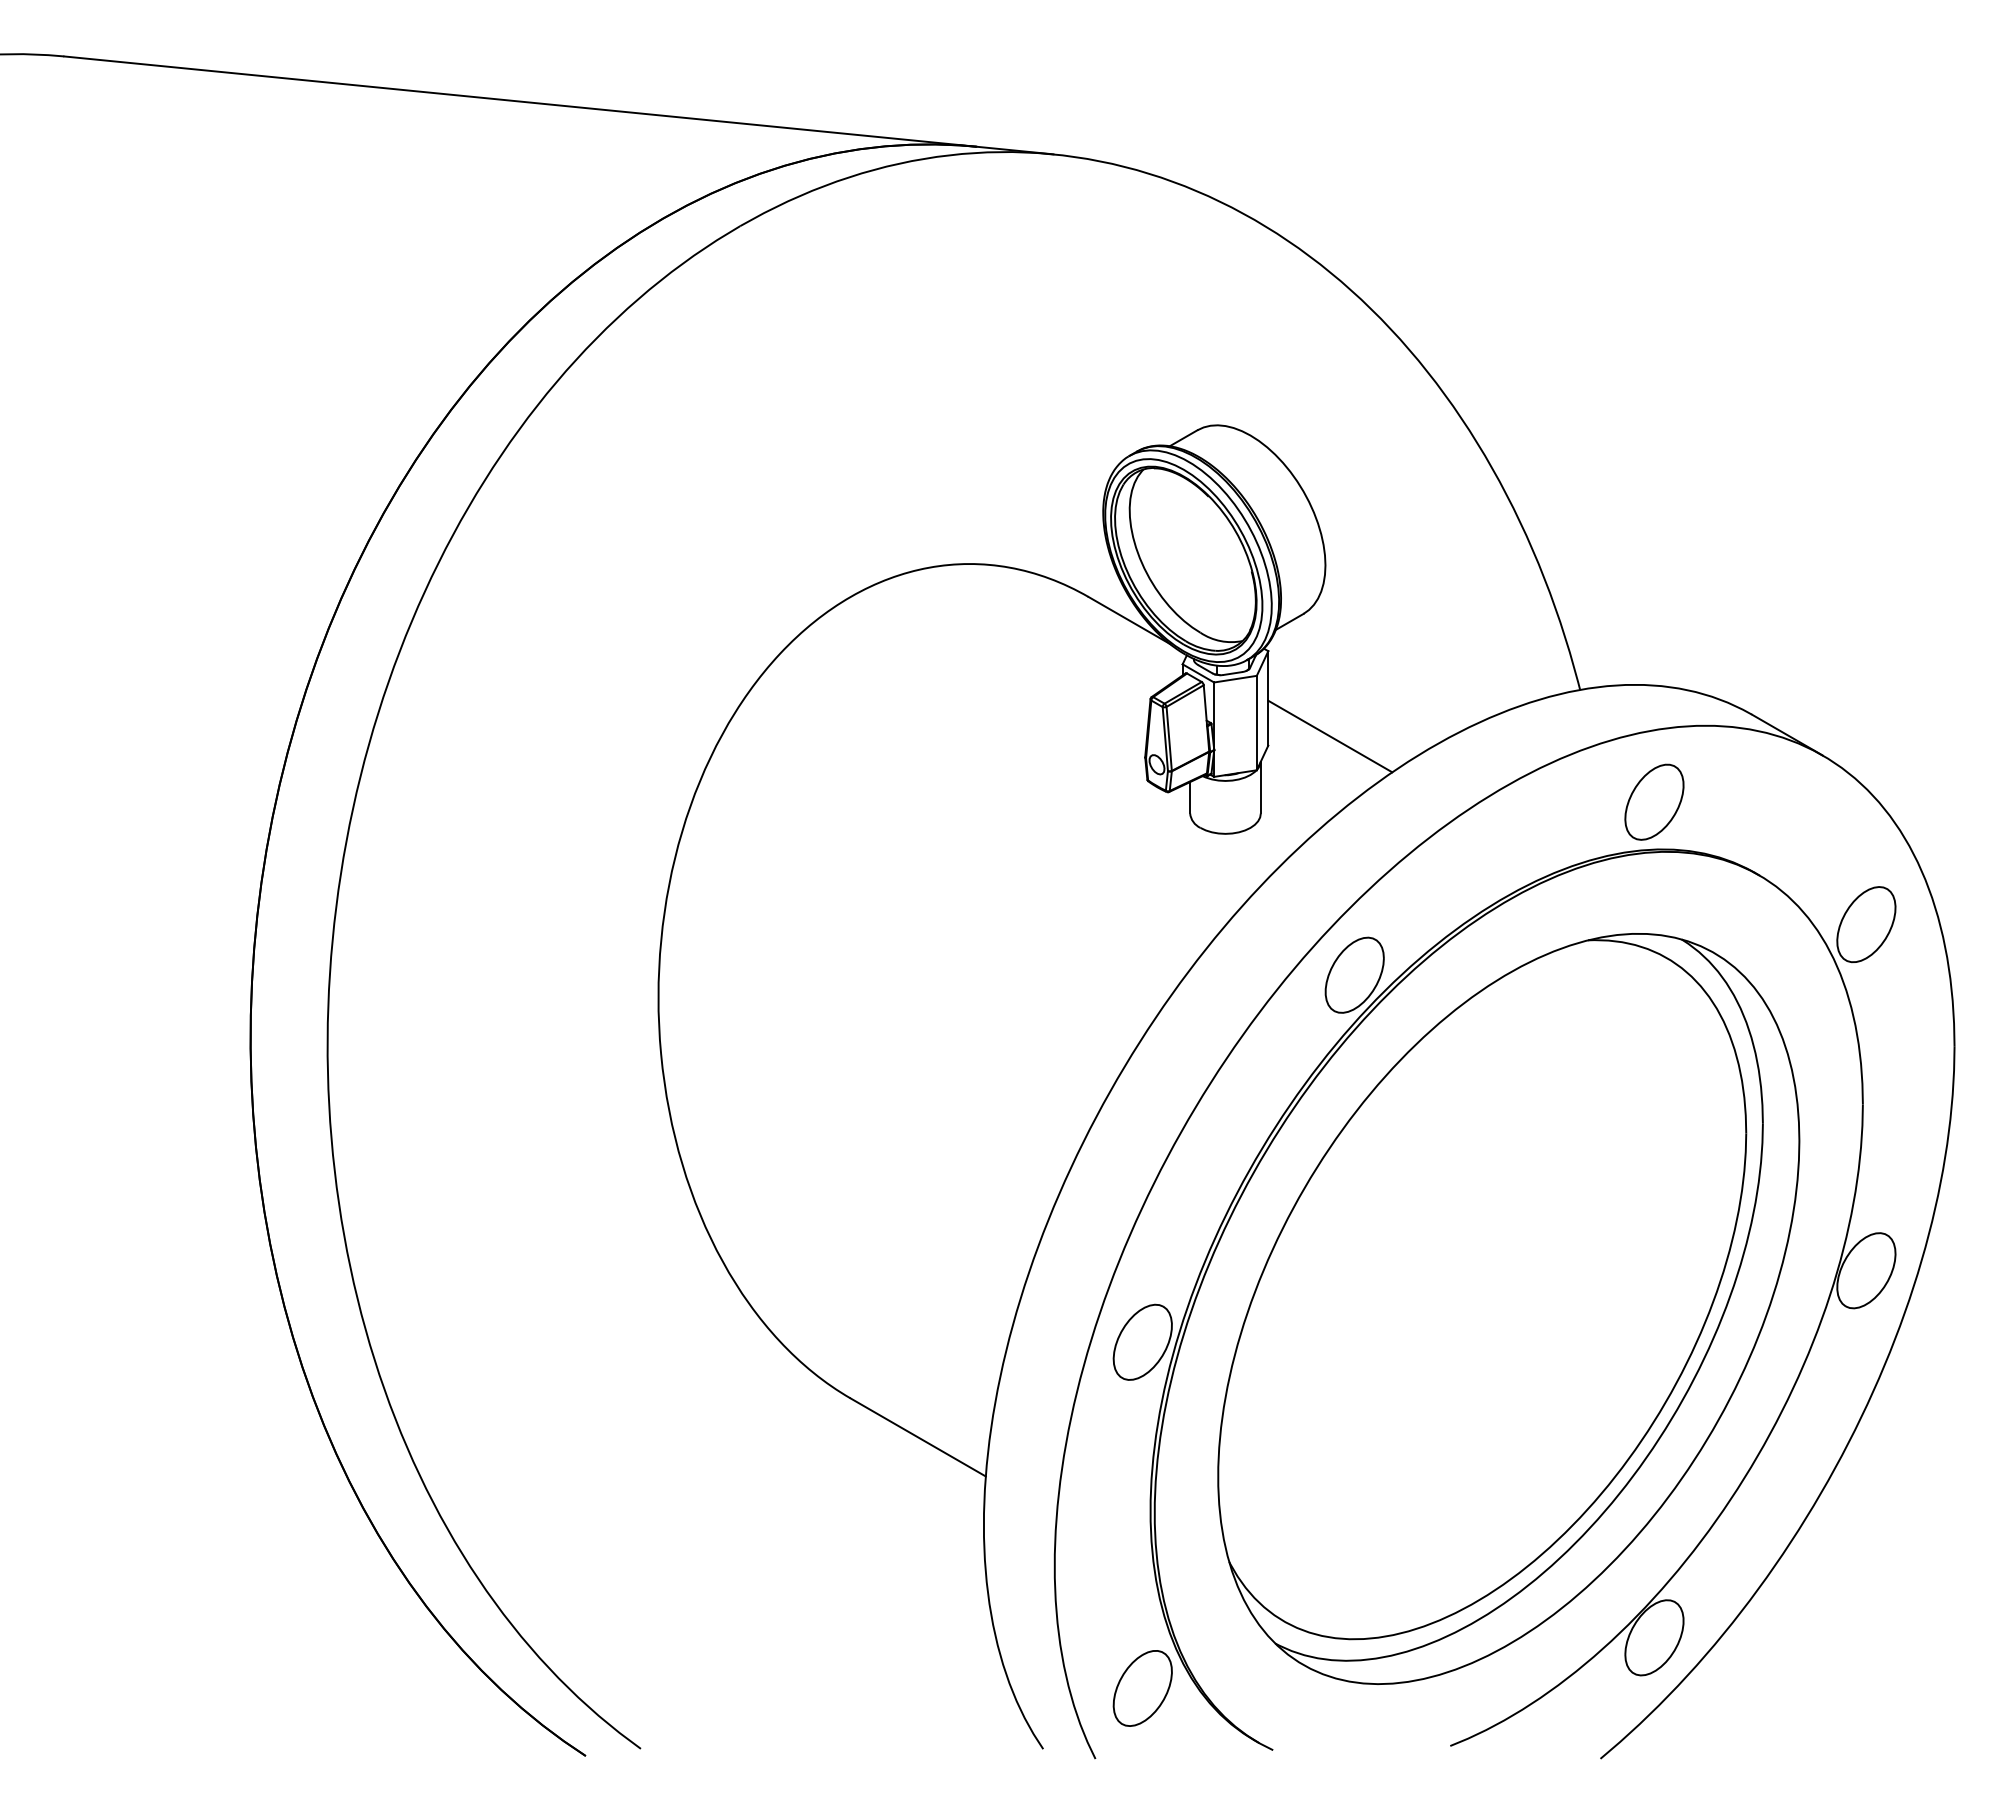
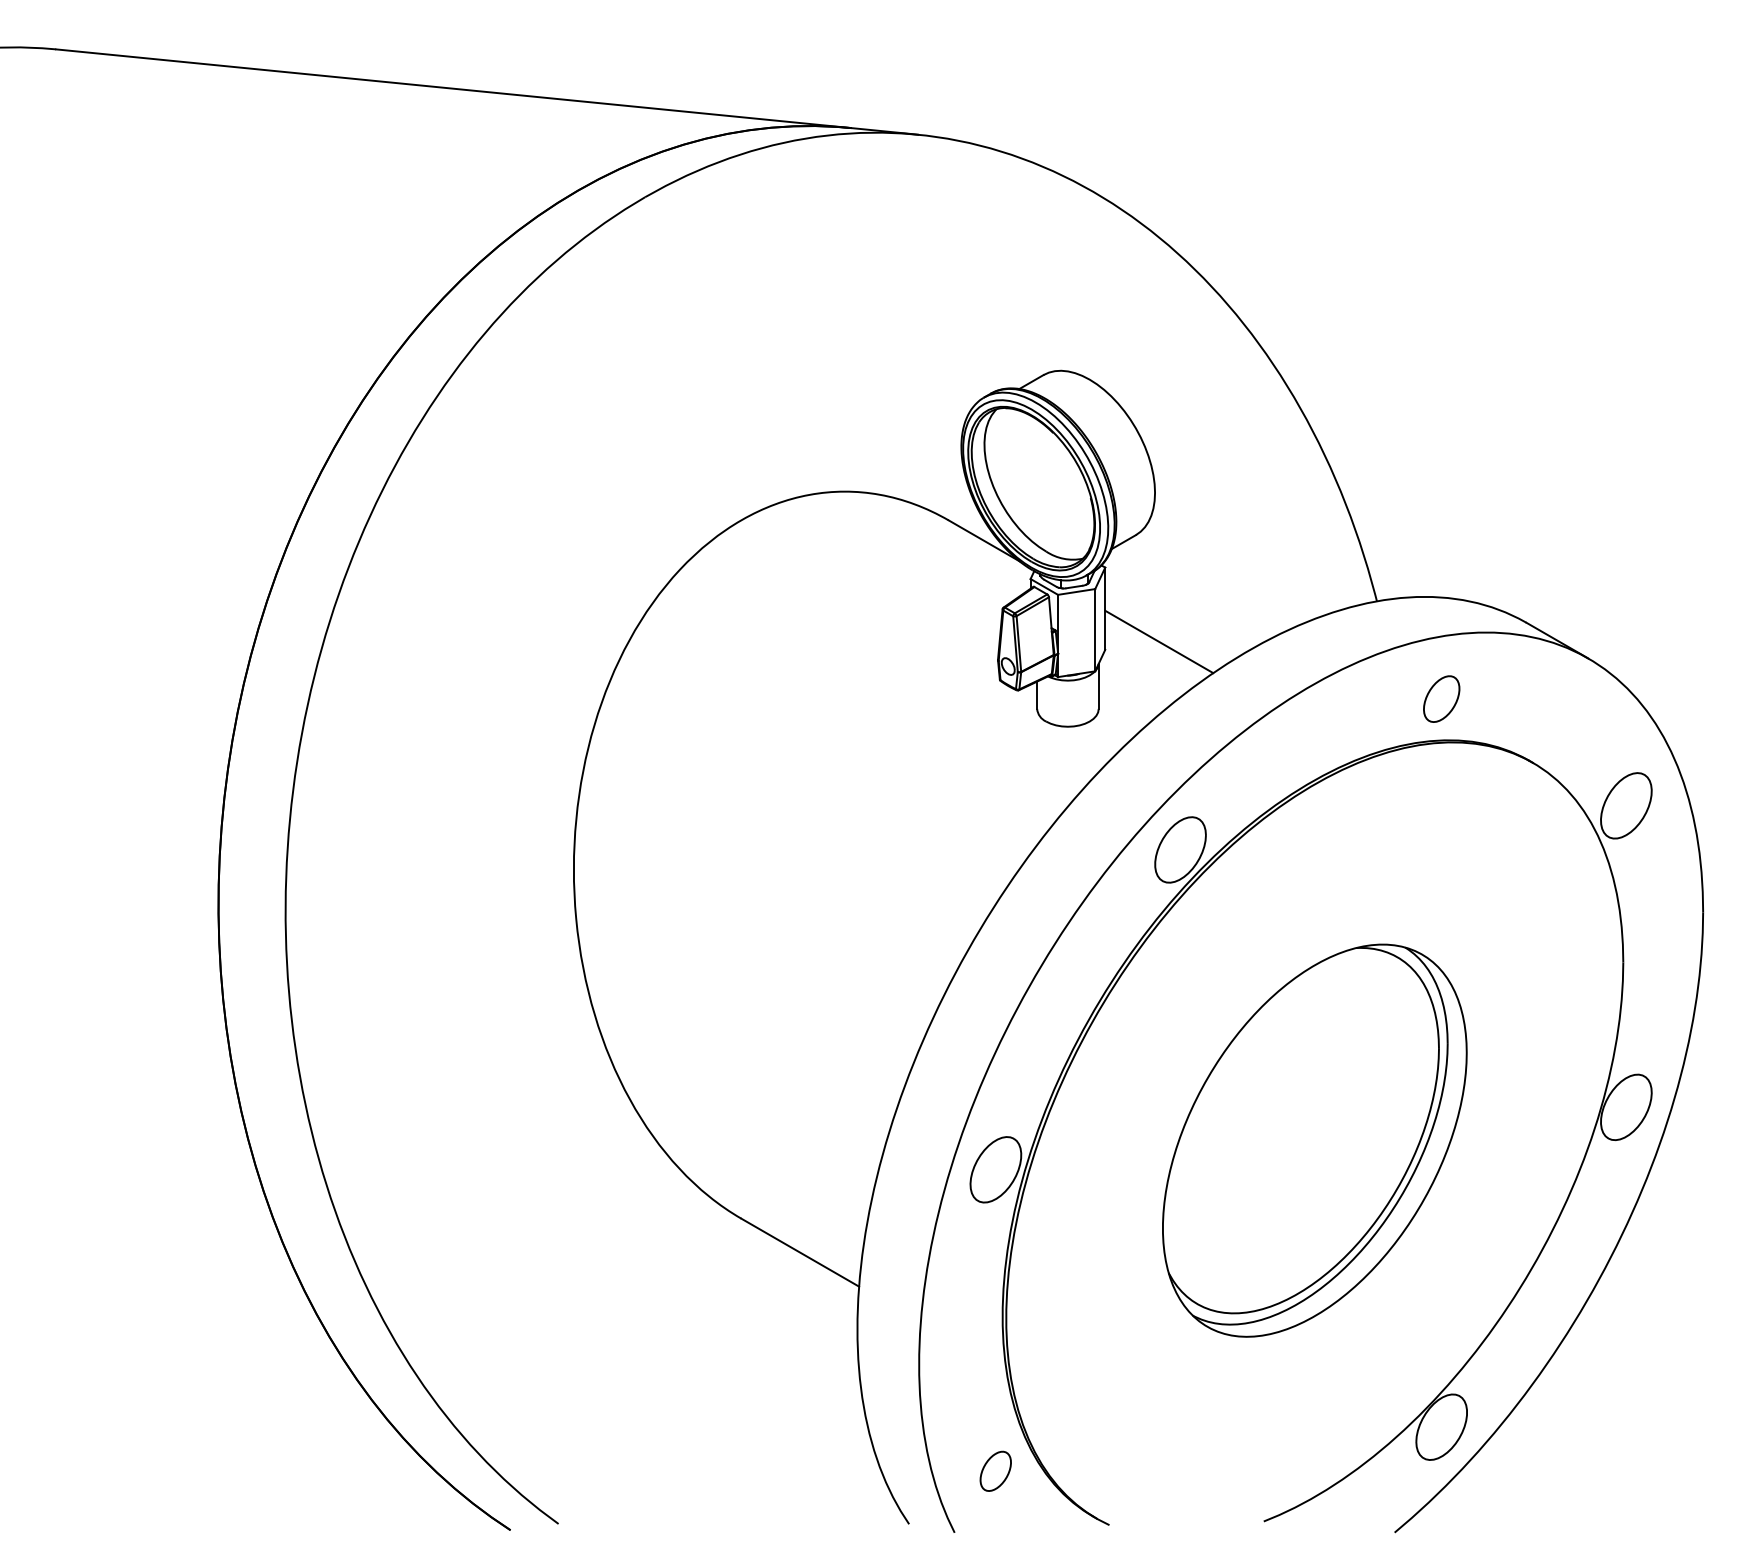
part: (1654, 801) -> (1441, 698), size x0.7
part: (1508, 1308) -> (1314, 1140), size x0.6
part: (1142, 1688) -> (995, 1471), size x0.6

